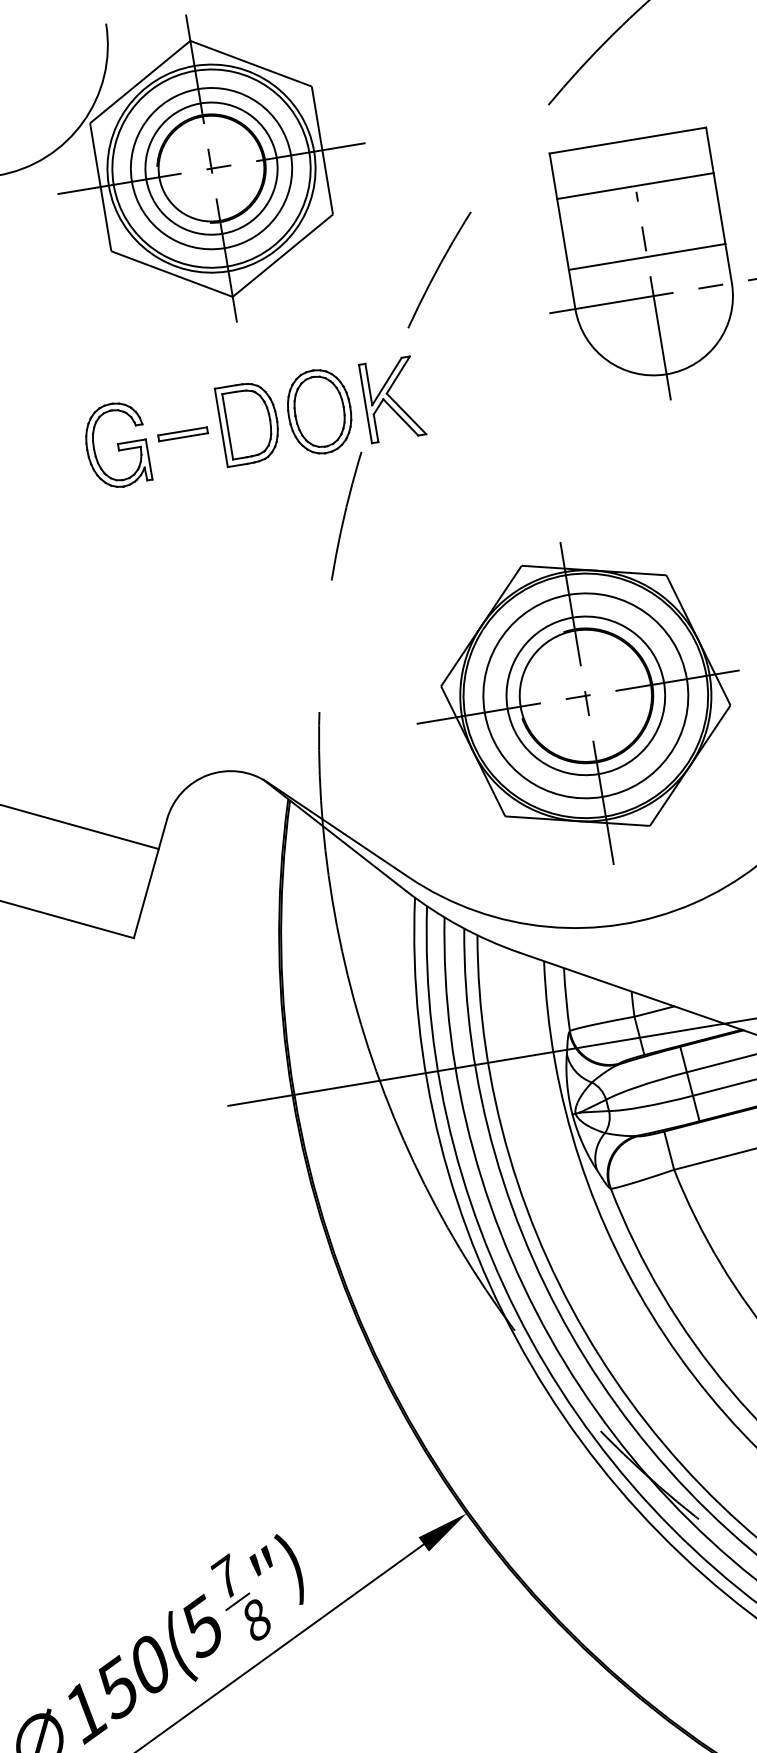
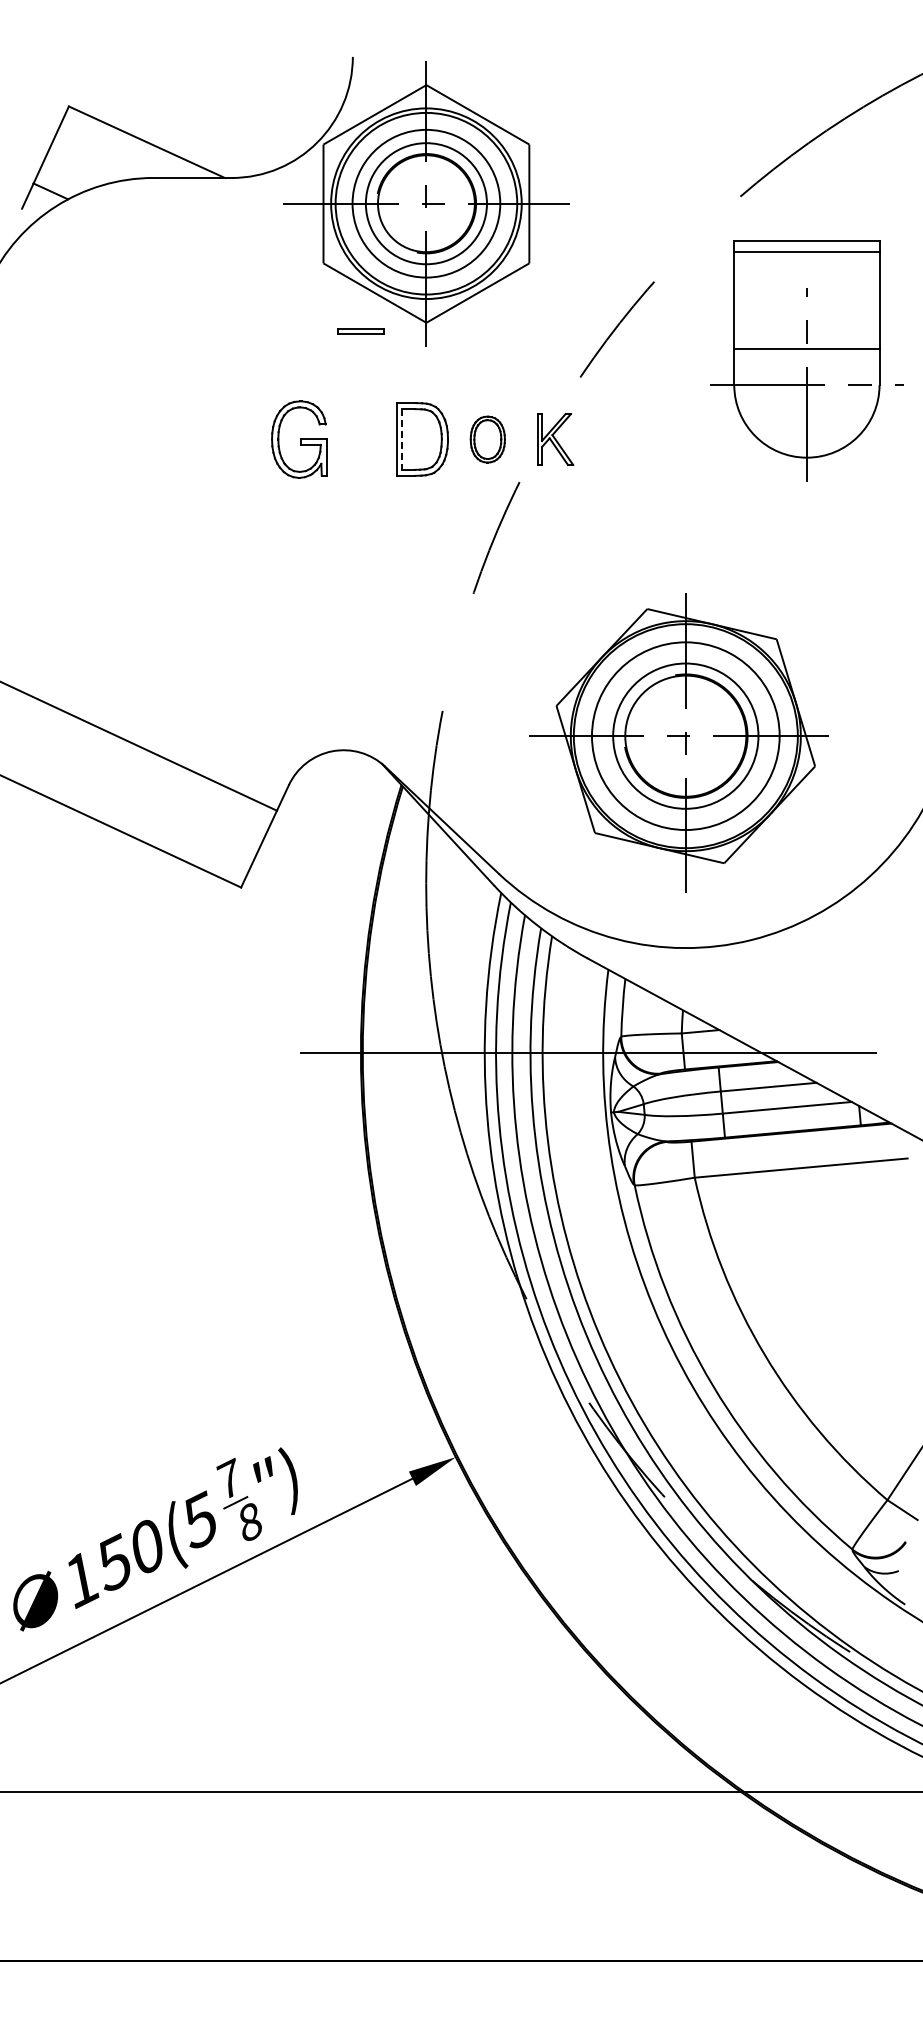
line: (634, 185) -> (806, 251), moved
part: (392, 399) -> (555, 439), size x0.7
part: (319, 411) -> (487, 439), size x0.6
line: (227, 426) -> (402, 439), solid -> dashed
part: (182, 434) -> (360, 331), moved

